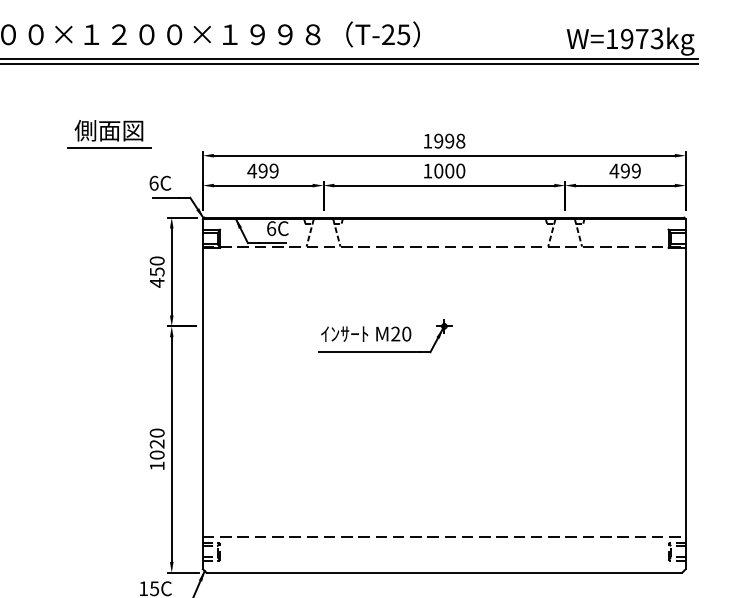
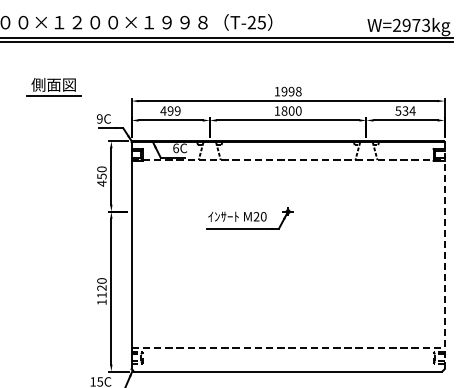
text: (611, 37) -> (396, 24), W=1973kg -> W=2973kg
part: (108, 134) -> (53, 87), moved
text: (625, 170) -> (405, 110), 499 -> 534
text: (438, 171) -> (284, 111), 1000 -> 1800
text: (153, 182) -> (99, 118), 6C -> 9C
line: (685, 393) -> (444, 255), solid -> dashed
text: (156, 455) -> (101, 295), 1020 -> 1120

